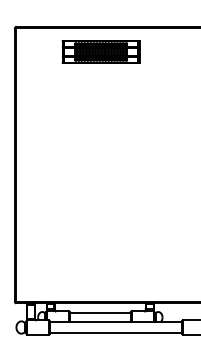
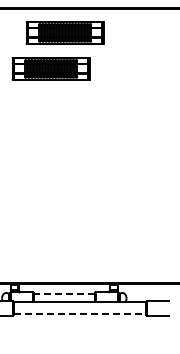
part: (86, 87) -> (50, 68), added
line: (99, 312) -> (63, 293), solid -> dashed
line: (116, 333) -> (80, 314), solid -> dashed

